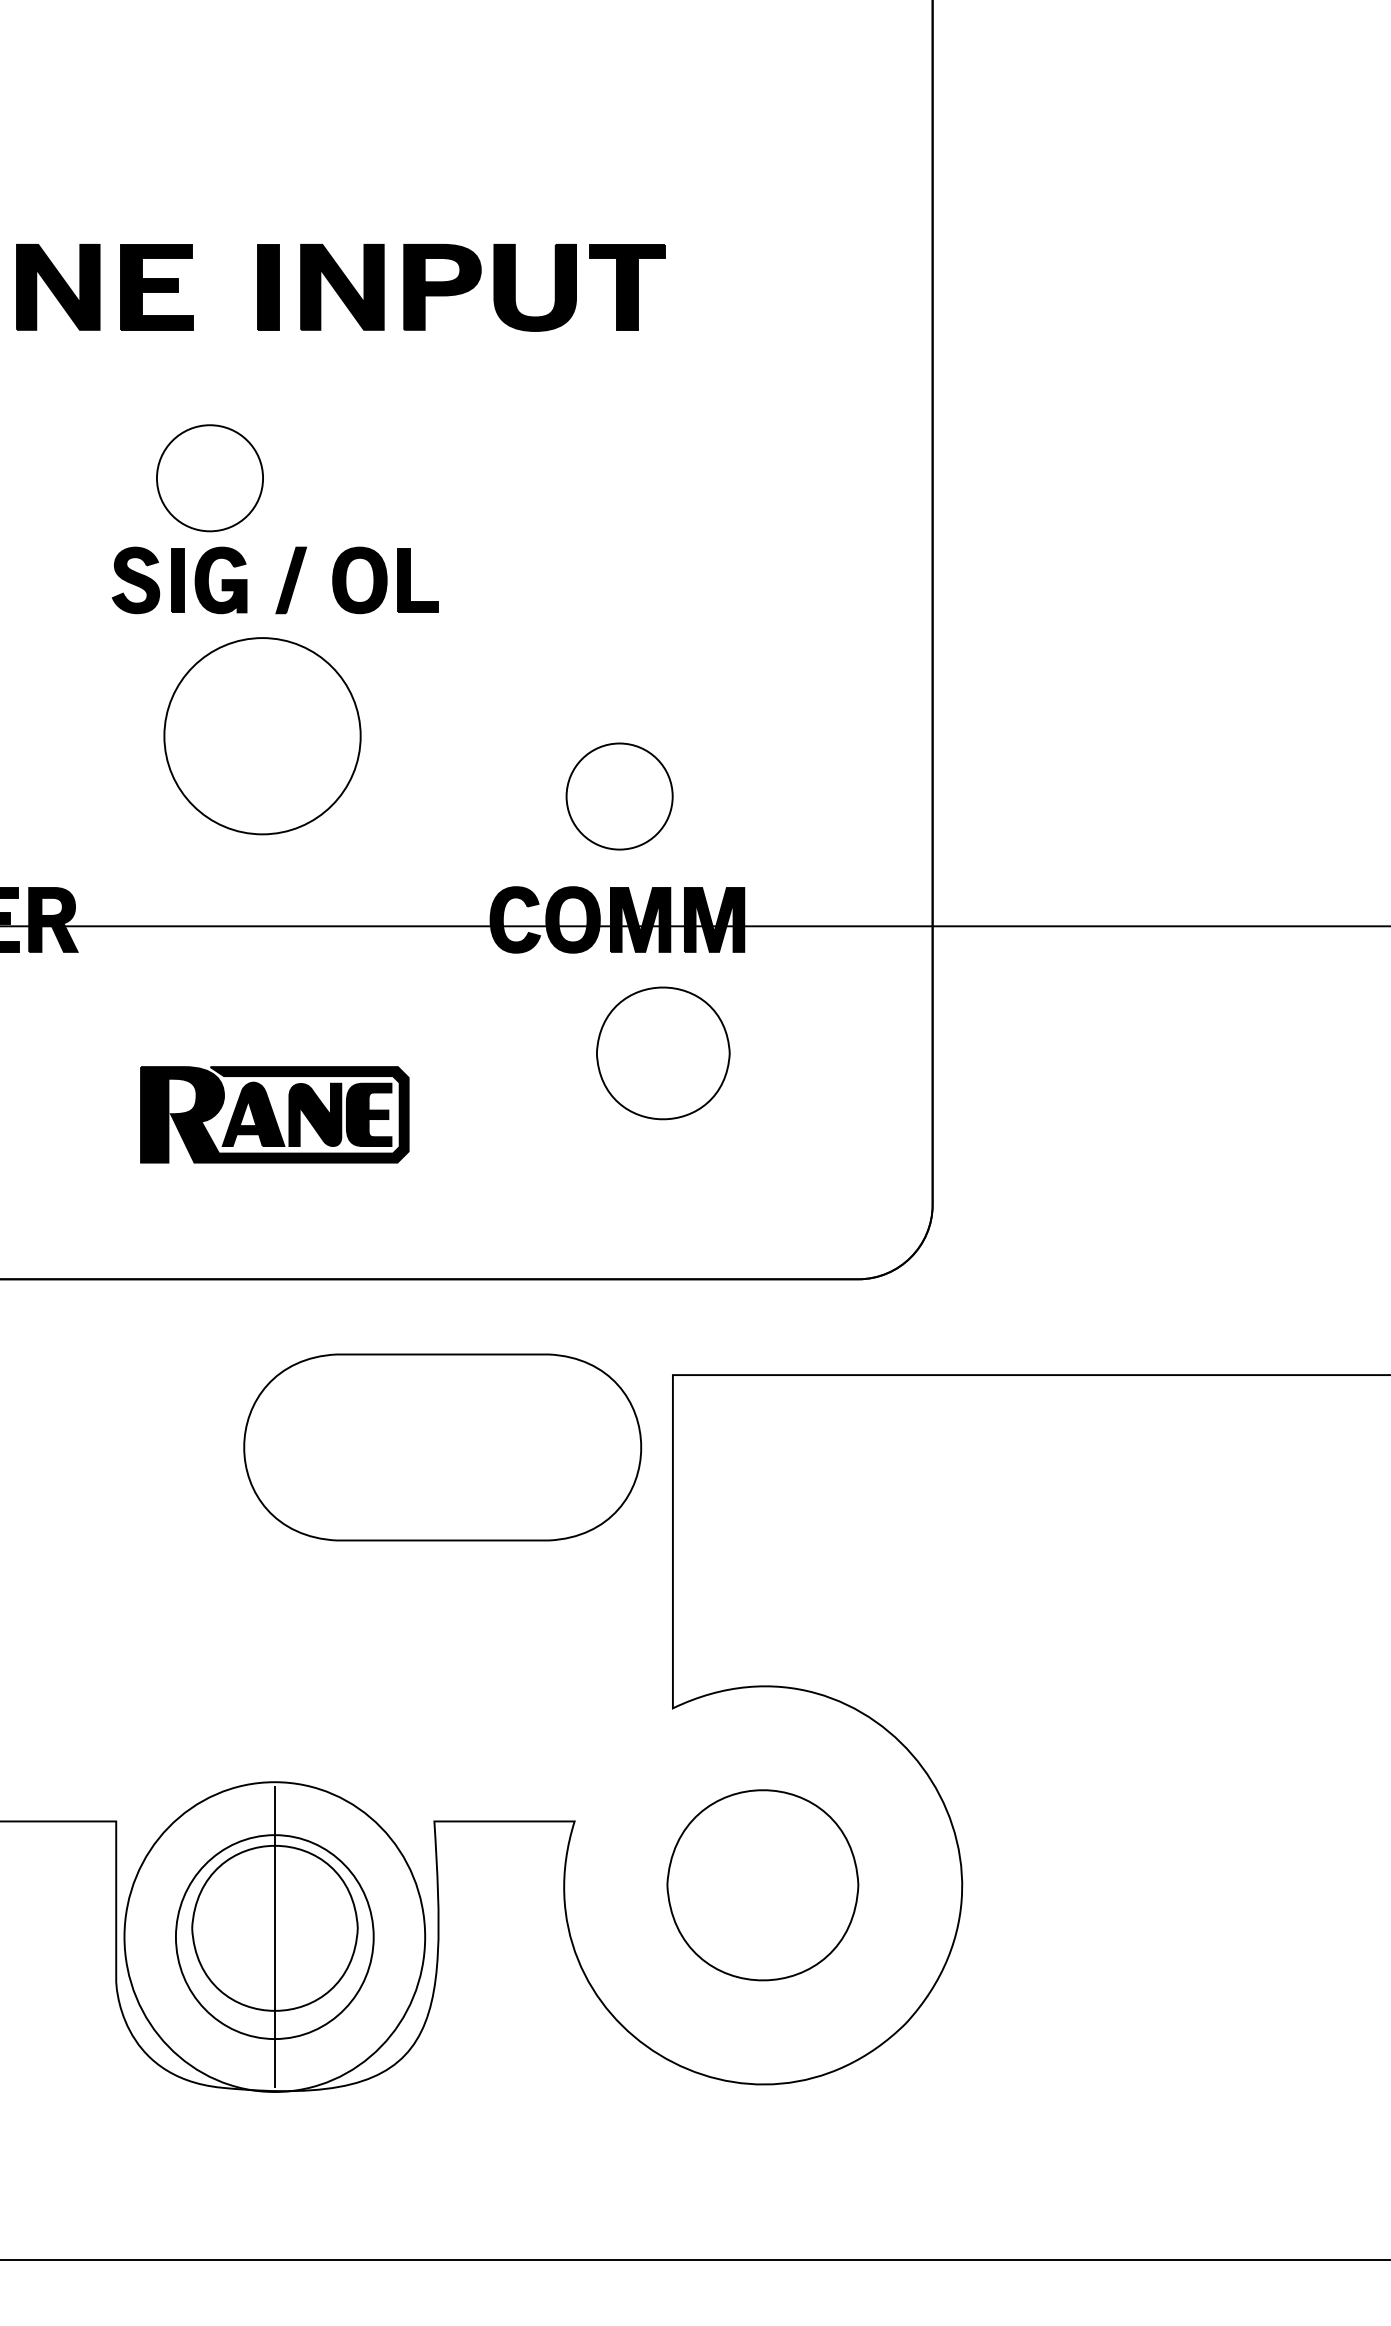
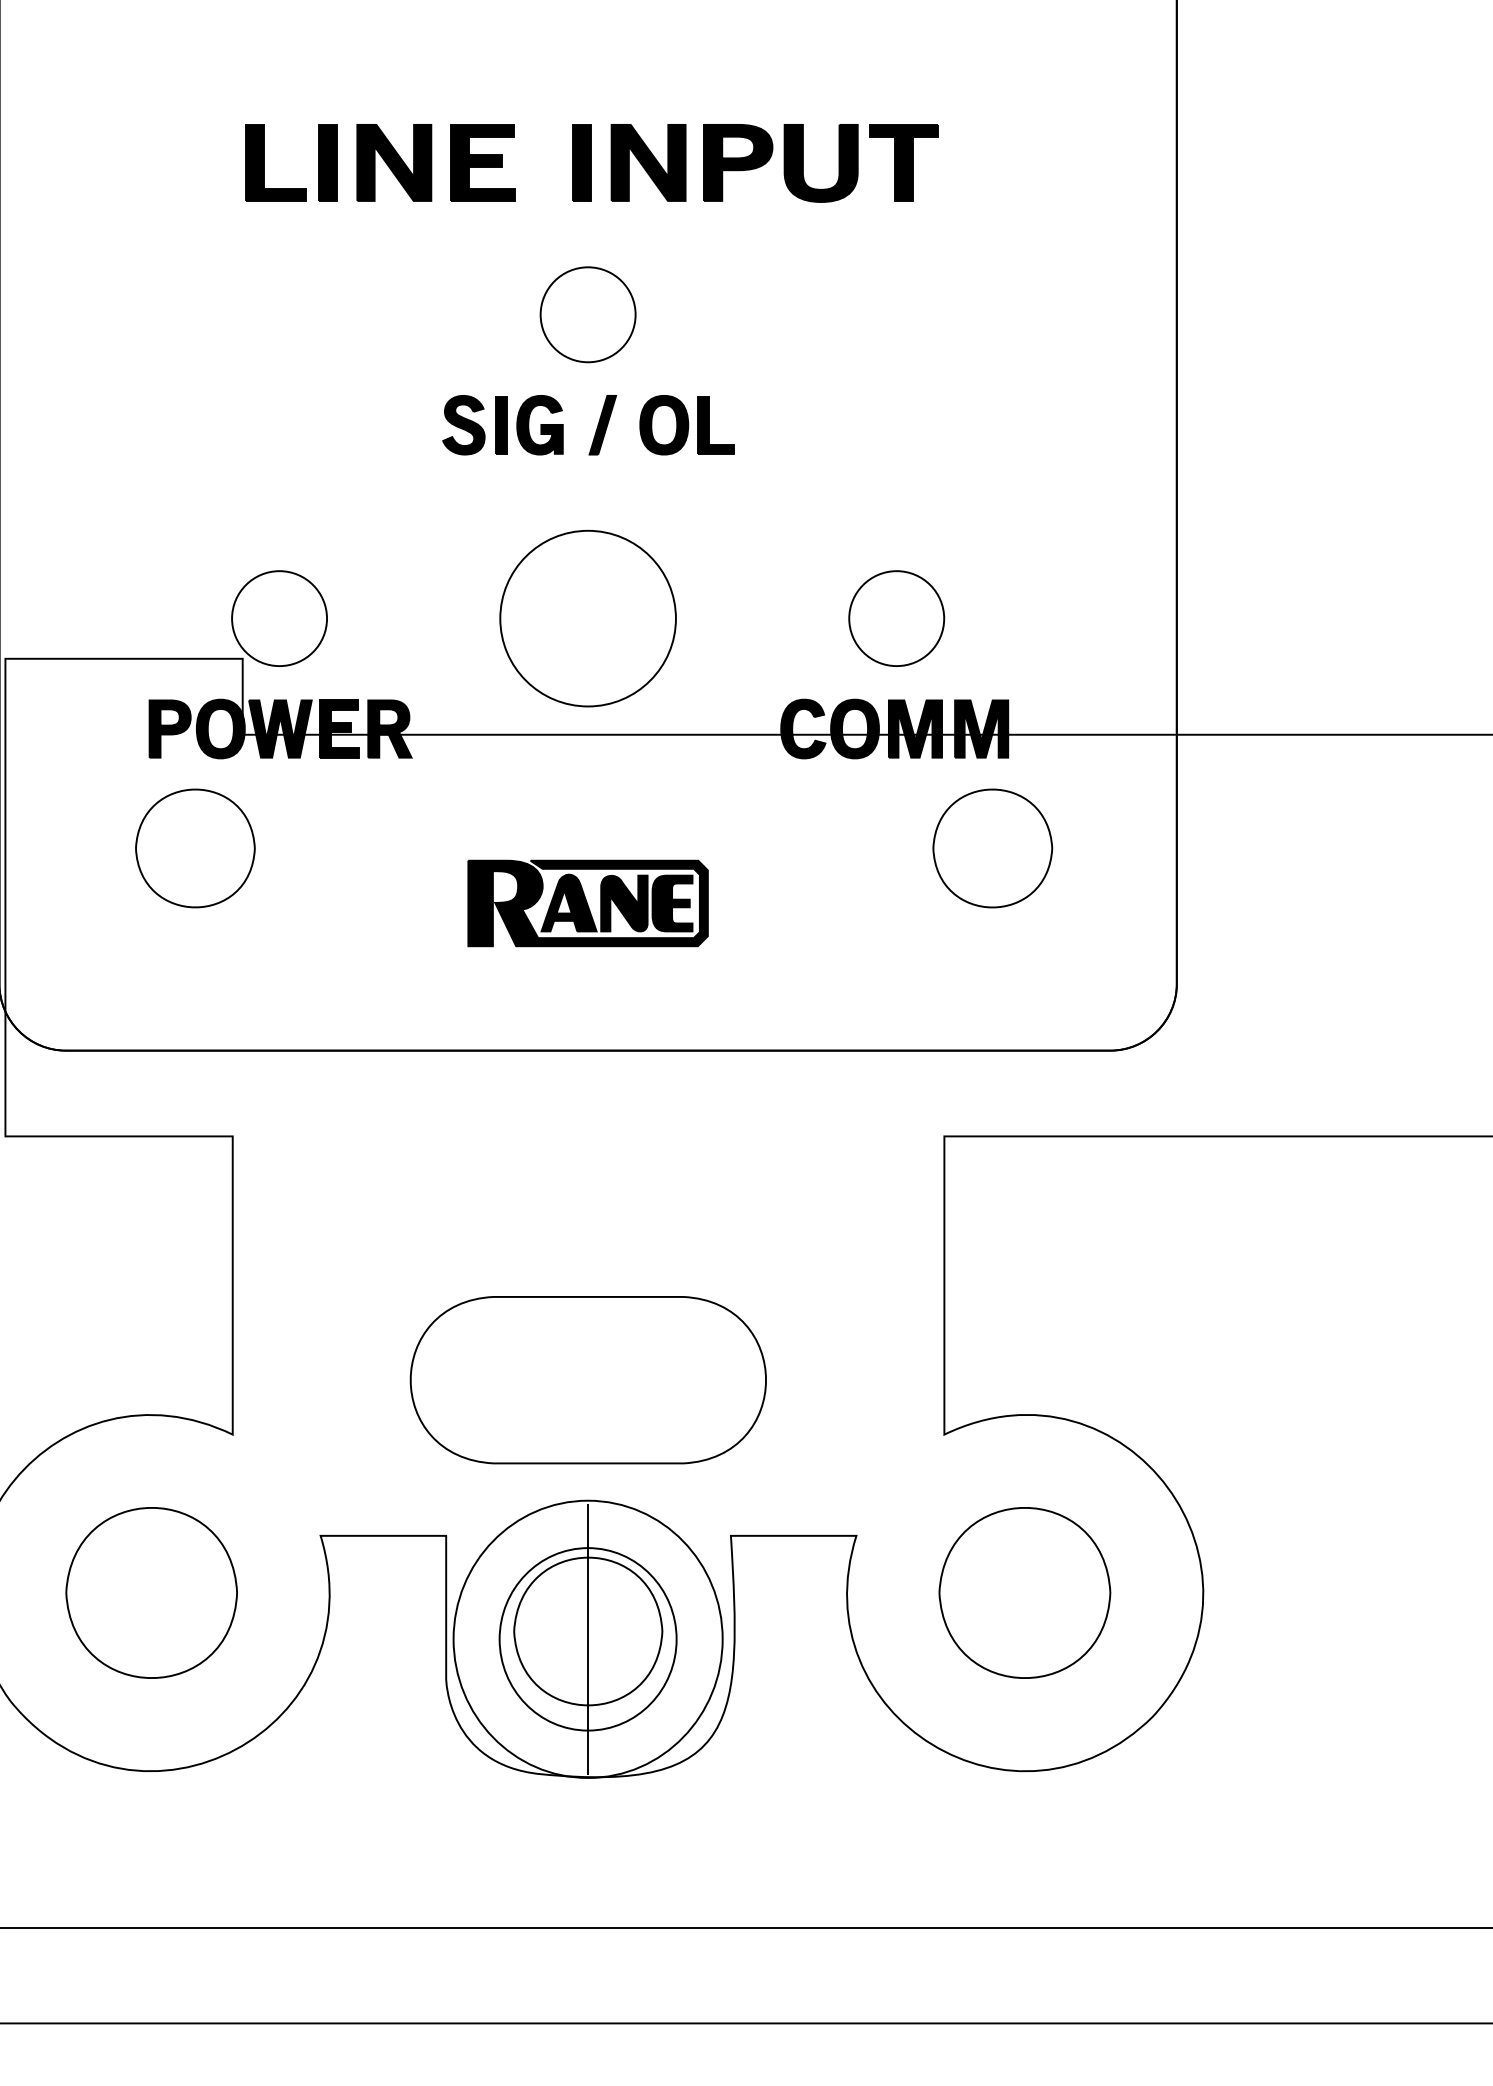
part: (209, 477) -> (587, 314), moved
part: (261, 736) -> (587, 618), moved
part: (662, 1053) -> (992, 848), moved
part: (441, 1447) -> (587, 1380), moved

